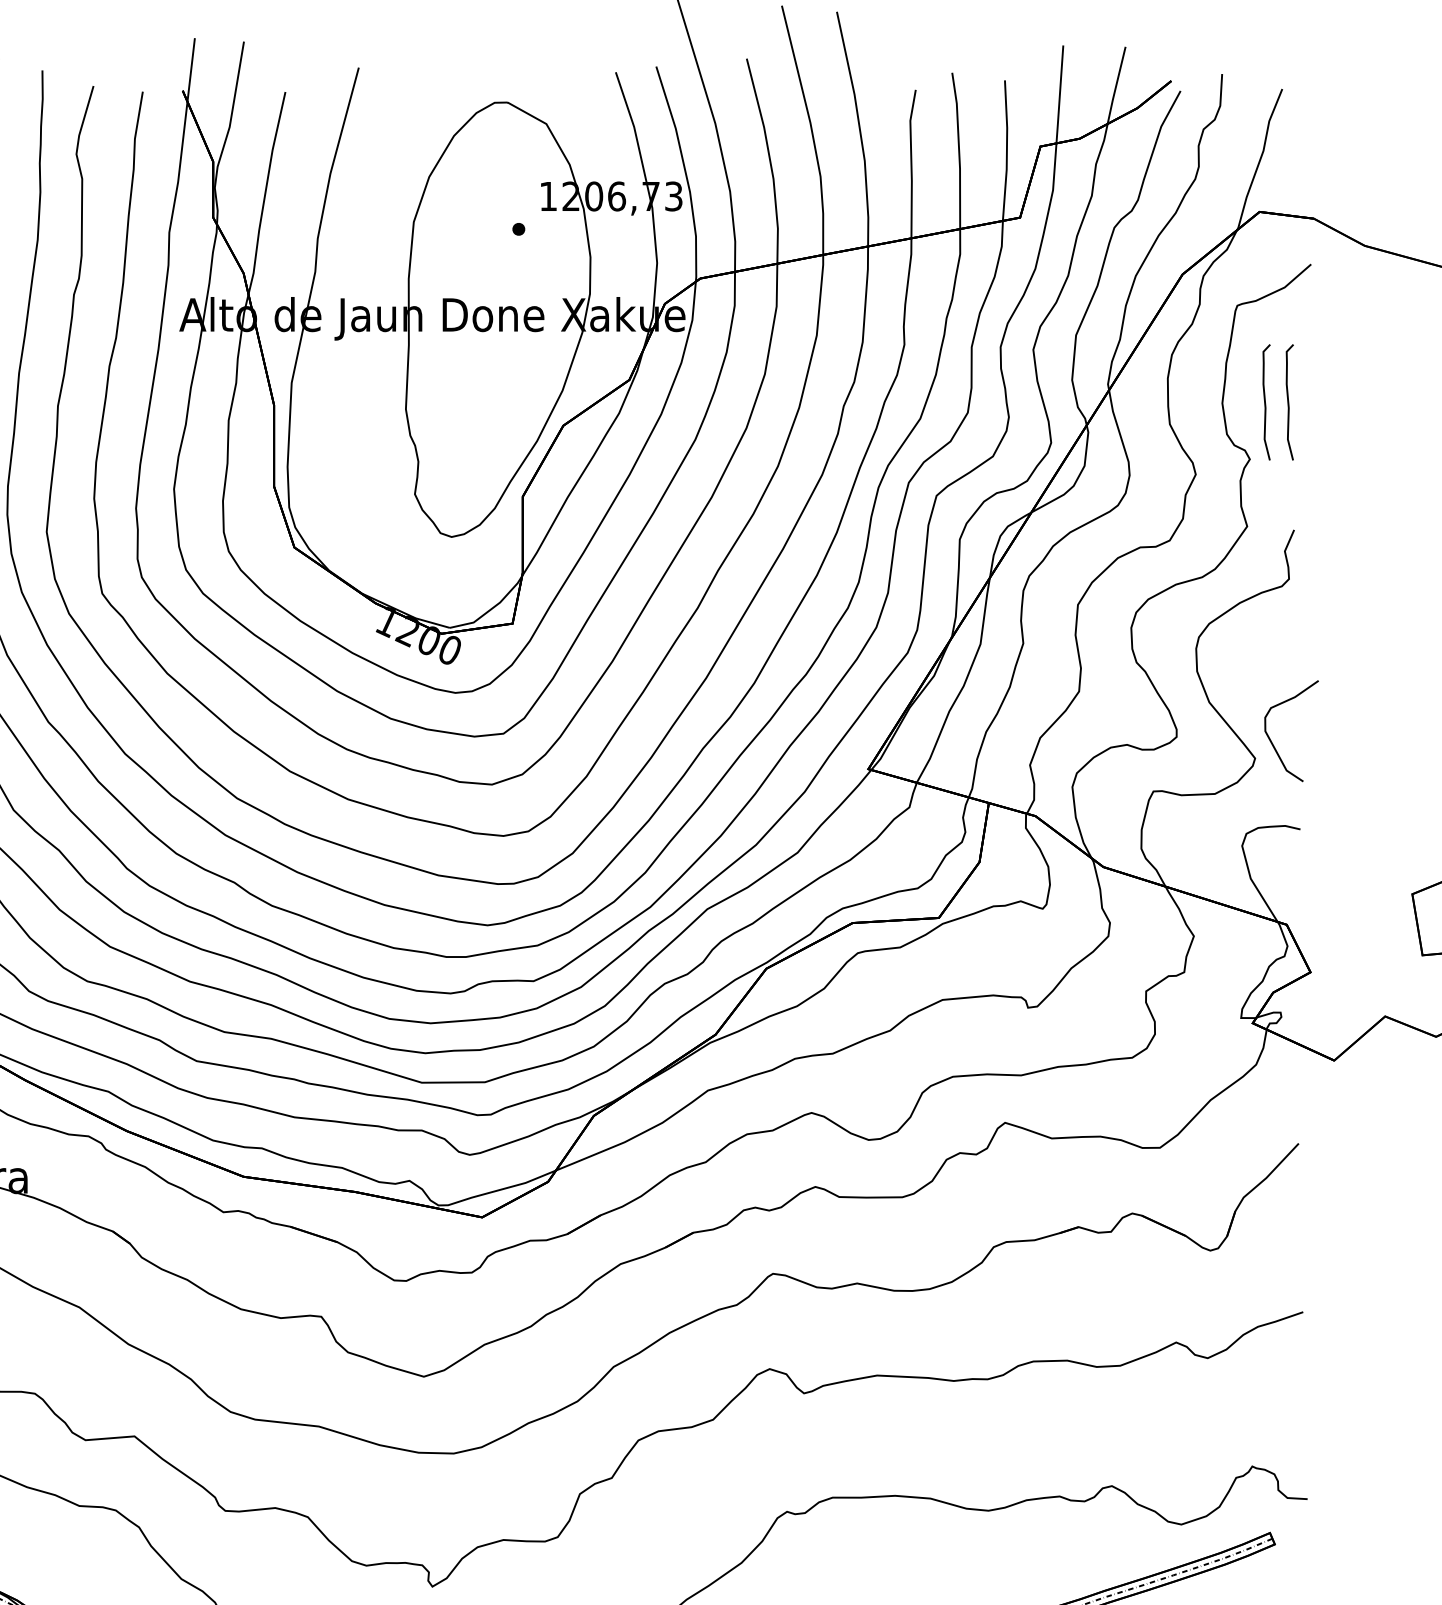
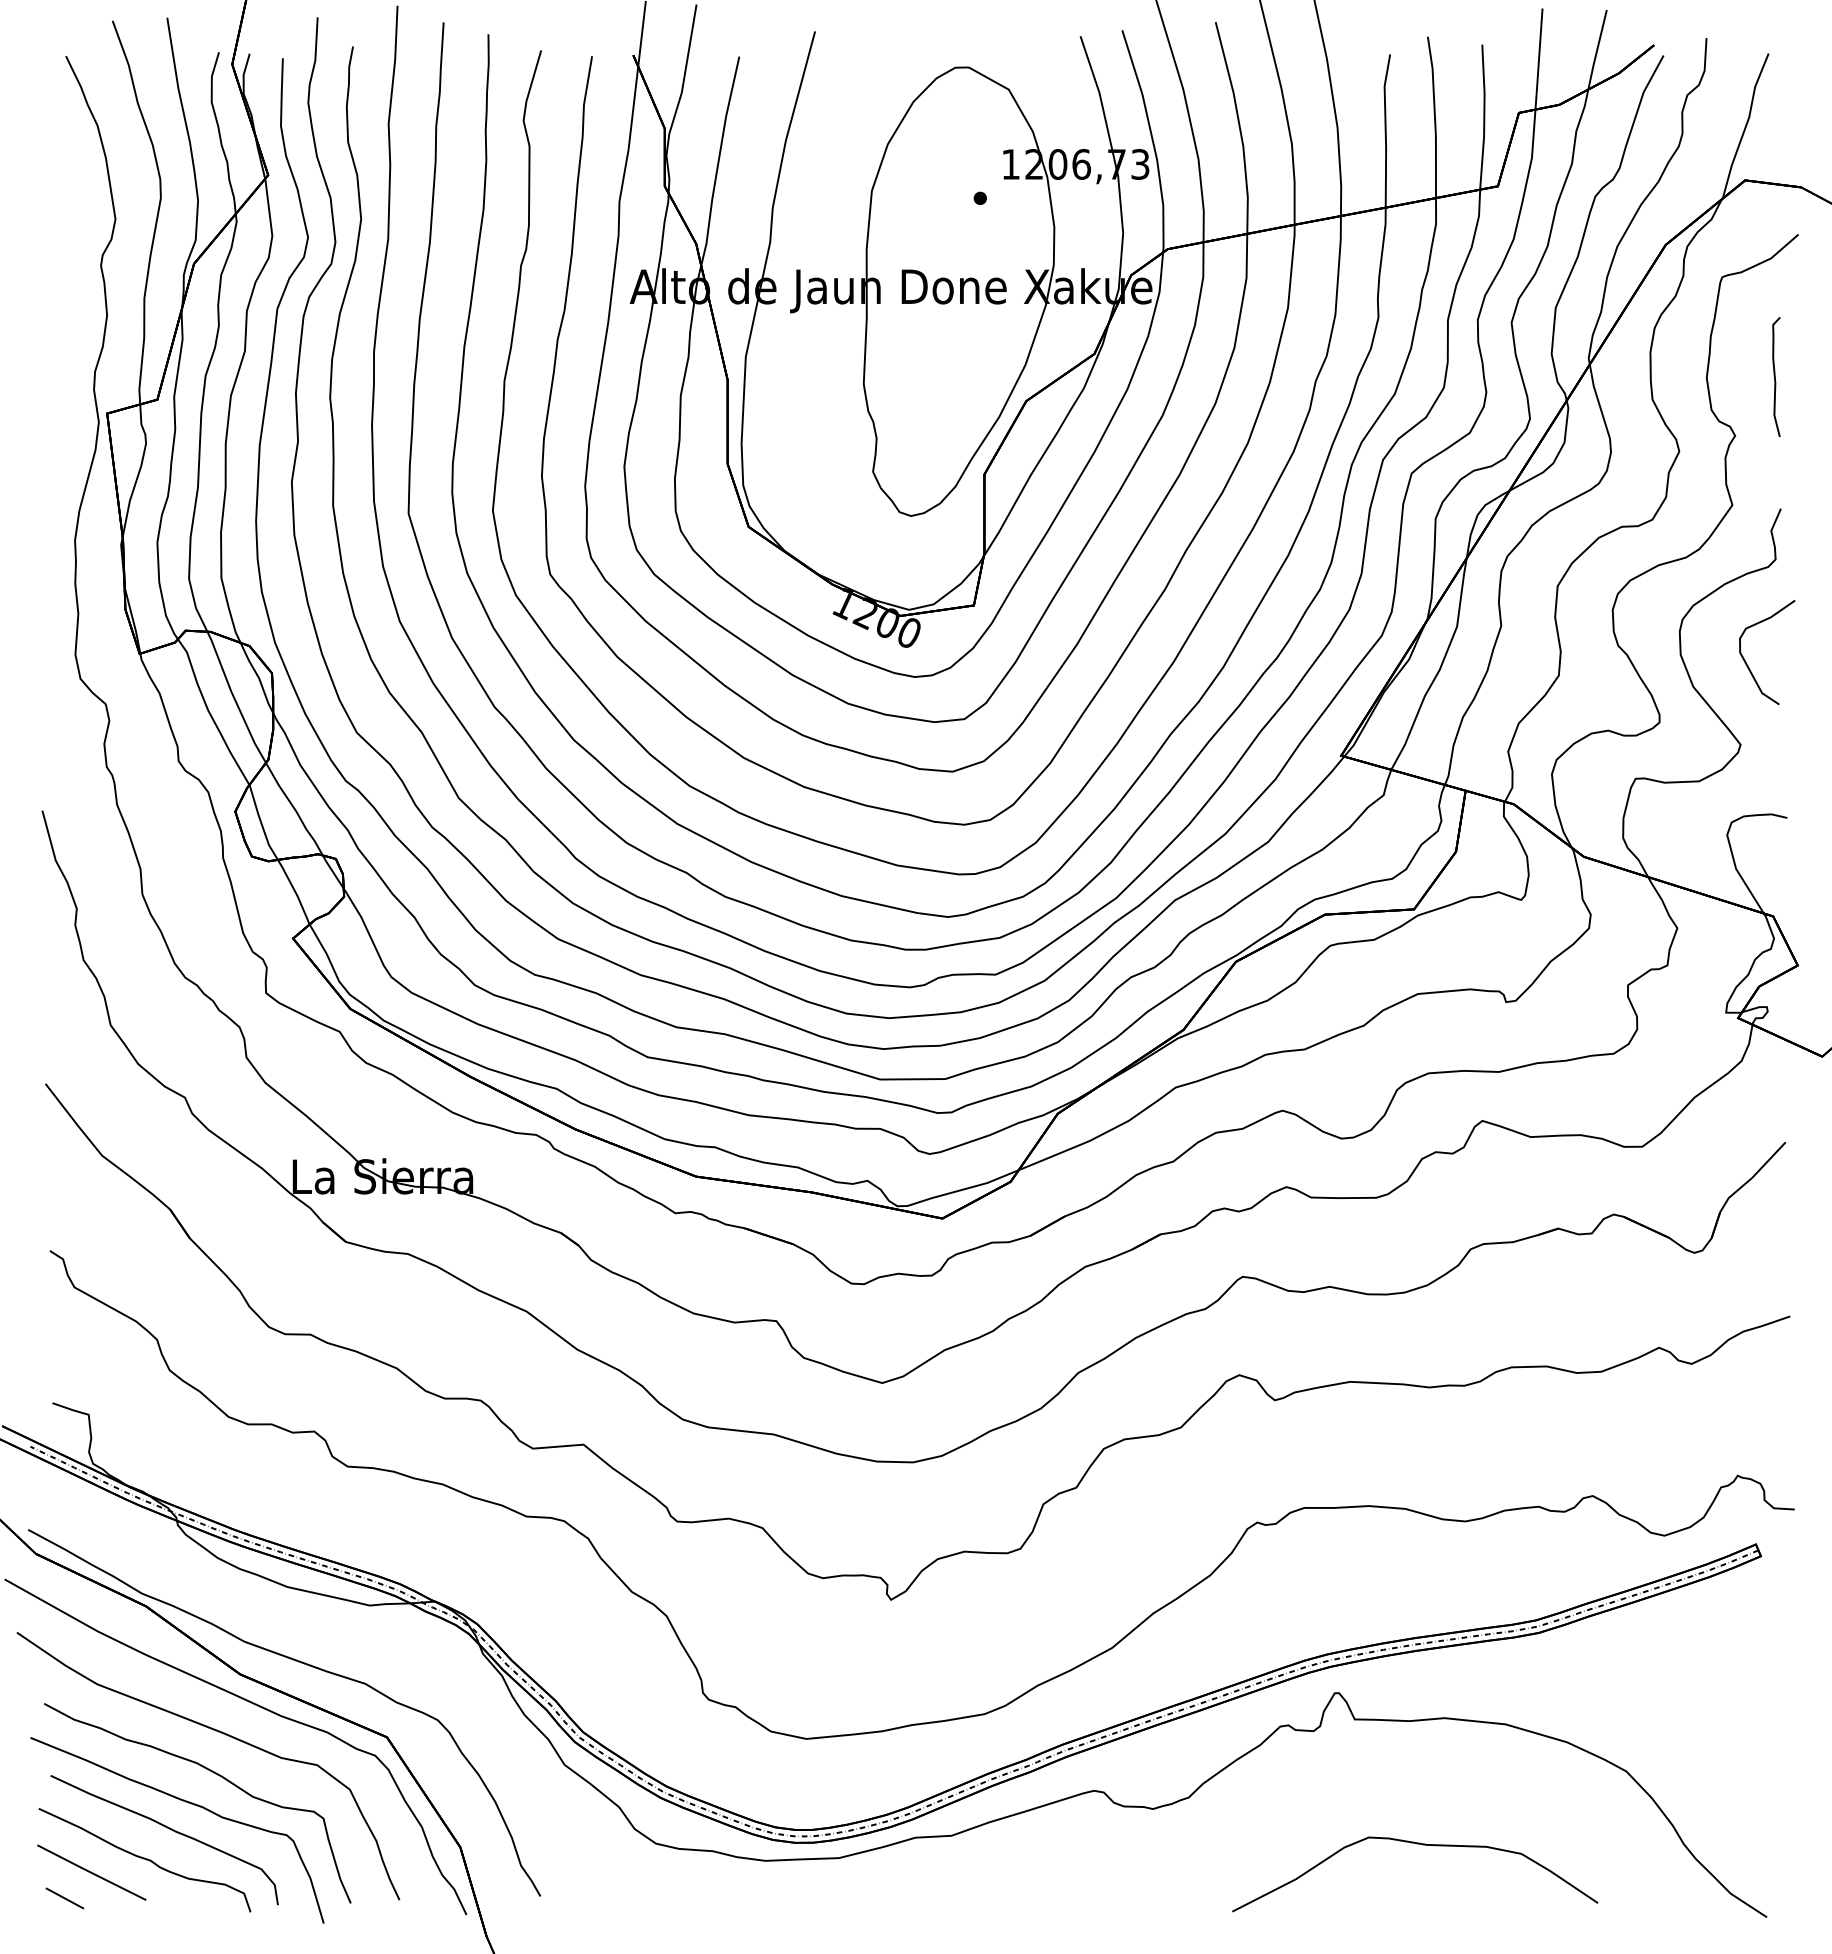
curve: (1265, 401) -> (1751, 376), removed
curve: (1272, 741) -> (1747, 663), moved

